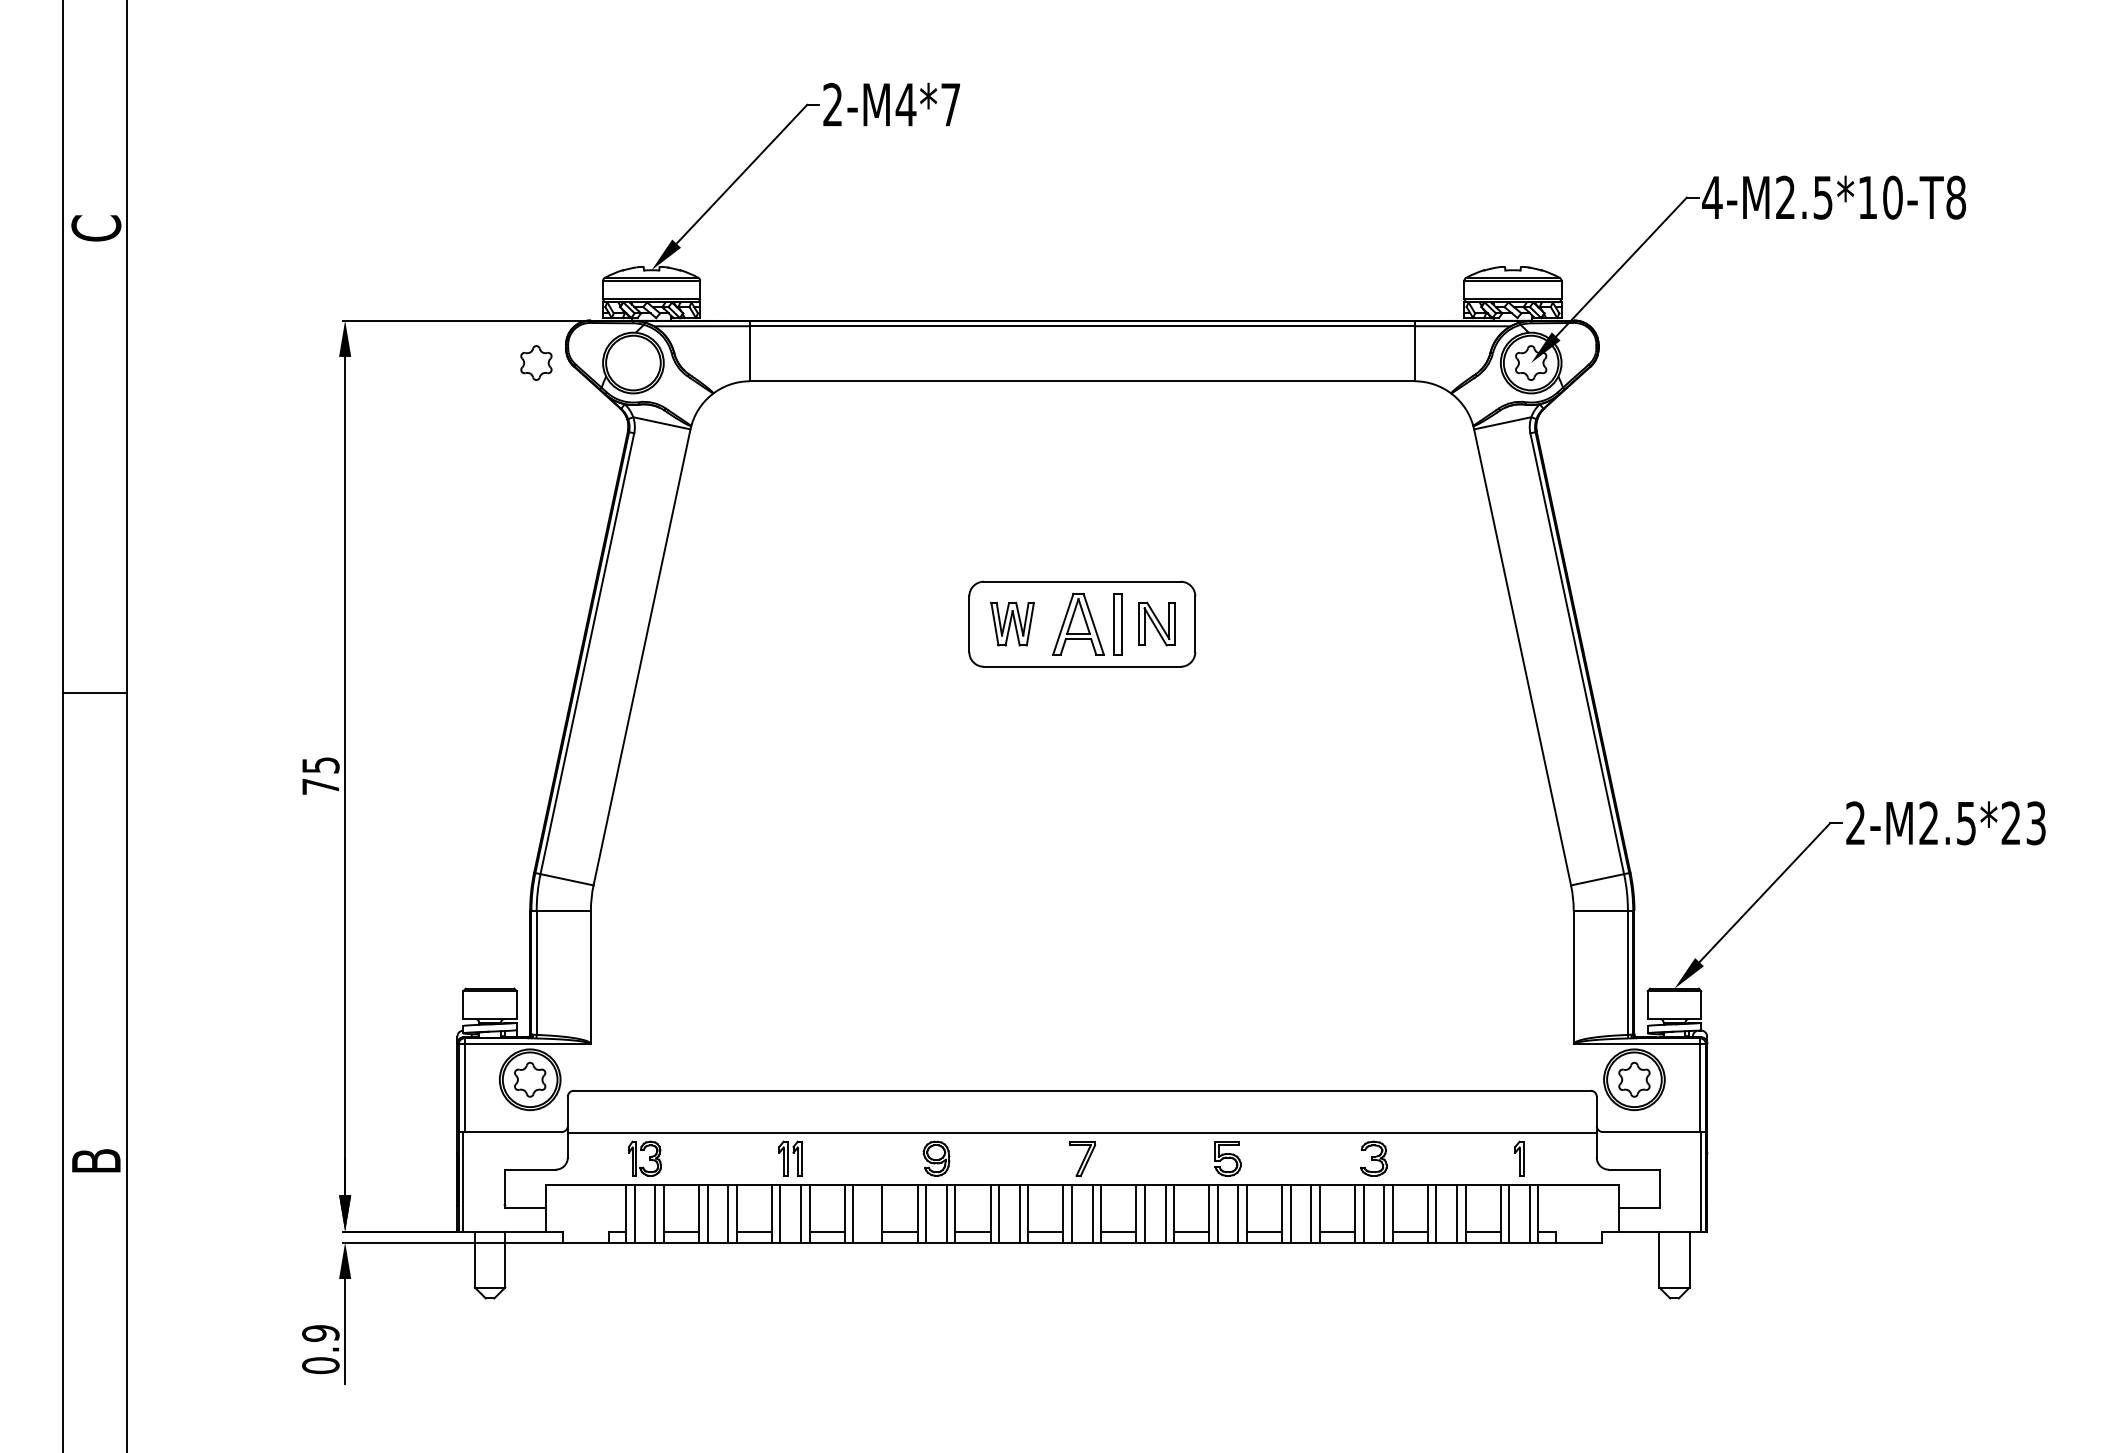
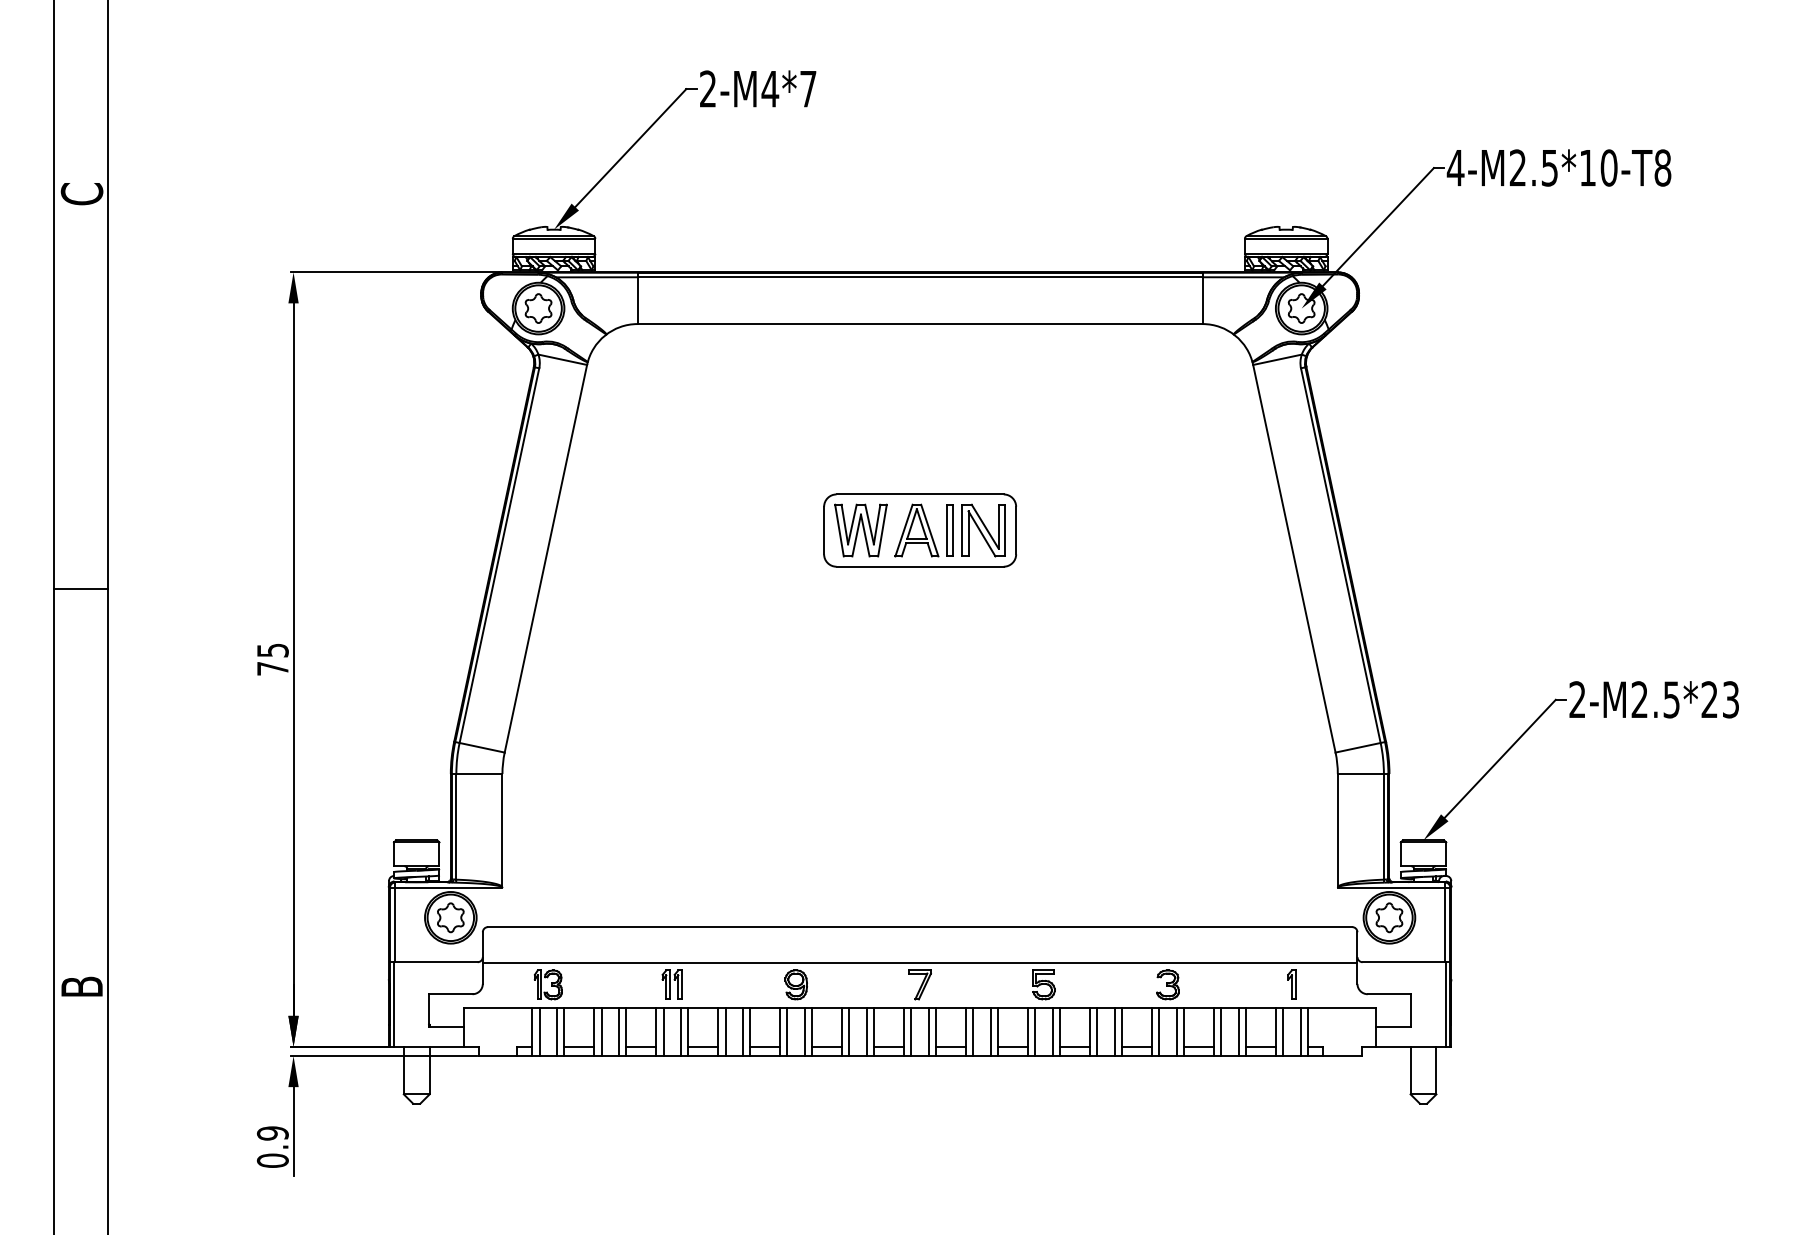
part: (536, 362) -> (538, 308), moved
part: (1012, 623) -> (860, 529), size x1.43
part: (1156, 623) -> (983, 529), size x1.43
line: (873, 1213) -> (742, 1031), added

